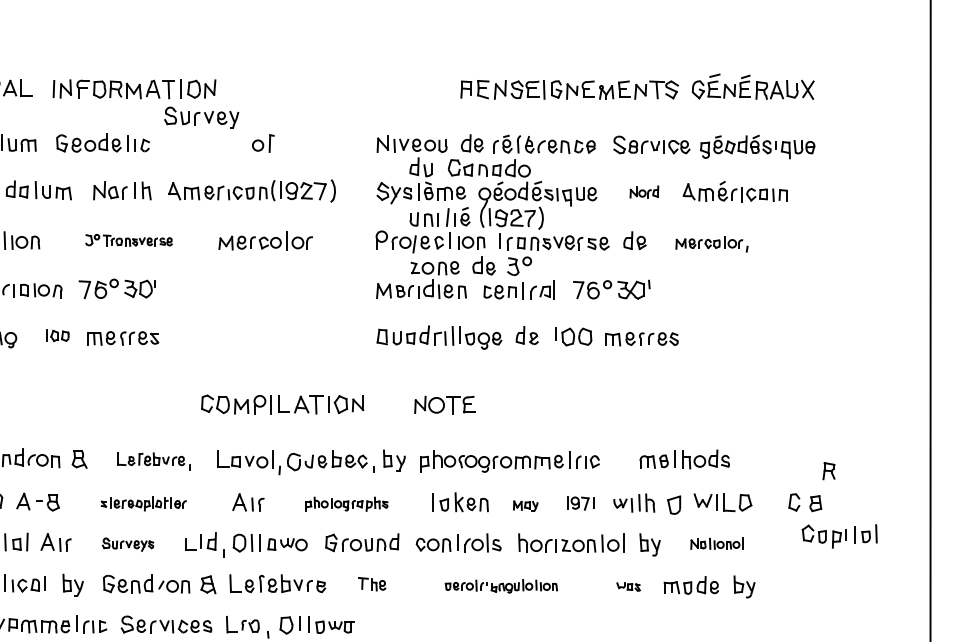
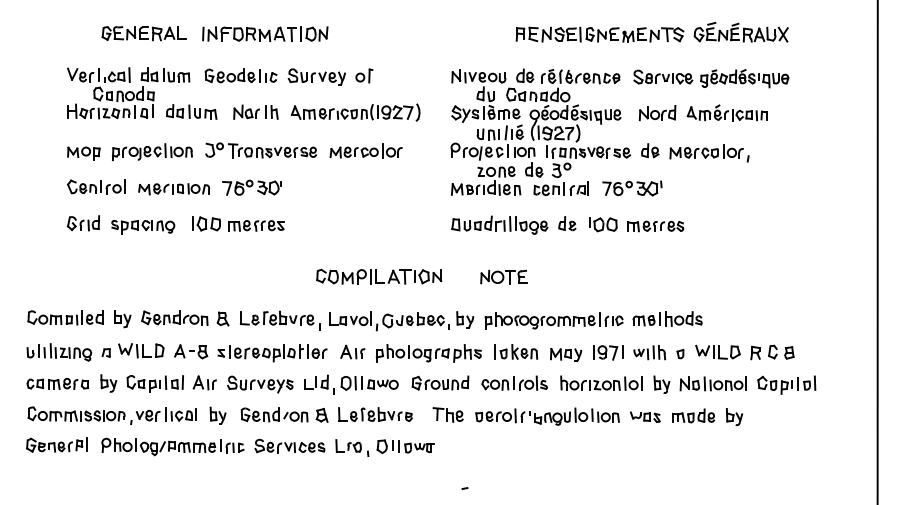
part: (201, 116) -> (316, 76), moved
part: (644, 192) -> (657, 113), size x1.67
part: (128, 240) -> (260, 150), size x1.67
part: (711, 244) -> (709, 153), size x1.43
part: (58, 335) -> (206, 223), size x1.67
part: (684, 458) -> (667, 318), moved
part: (154, 461) -> (280, 320), size x1.43
part: (828, 470) -> (755, 352), moved
part: (580, 503) -> (608, 352), size x1.43
part: (143, 504) -> (272, 353), size x1.67
part: (346, 504) -> (428, 353), size x1.67
part: (674, 504) -> (680, 353), size x0.62
part: (526, 505) -> (566, 354), size x1.67
part: (839, 535) -> (786, 384), moved
part: (715, 543) -> (712, 383), size x1.67
part: (128, 544) -> (260, 384), size x1.67
part: (371, 583) -> (447, 414), size x1.43
part: (501, 586) -> (547, 416), size x1.67
part: (628, 586) -> (645, 416), size x1.67

